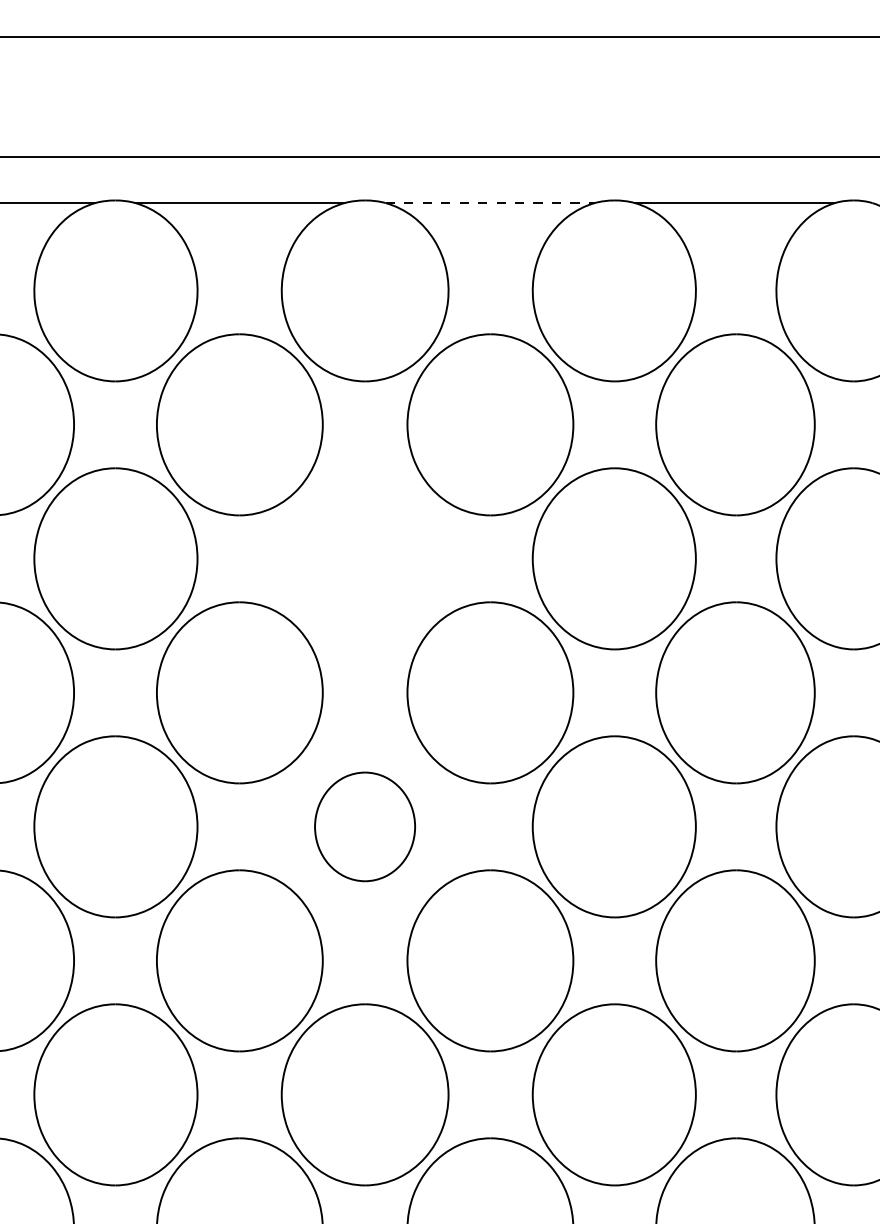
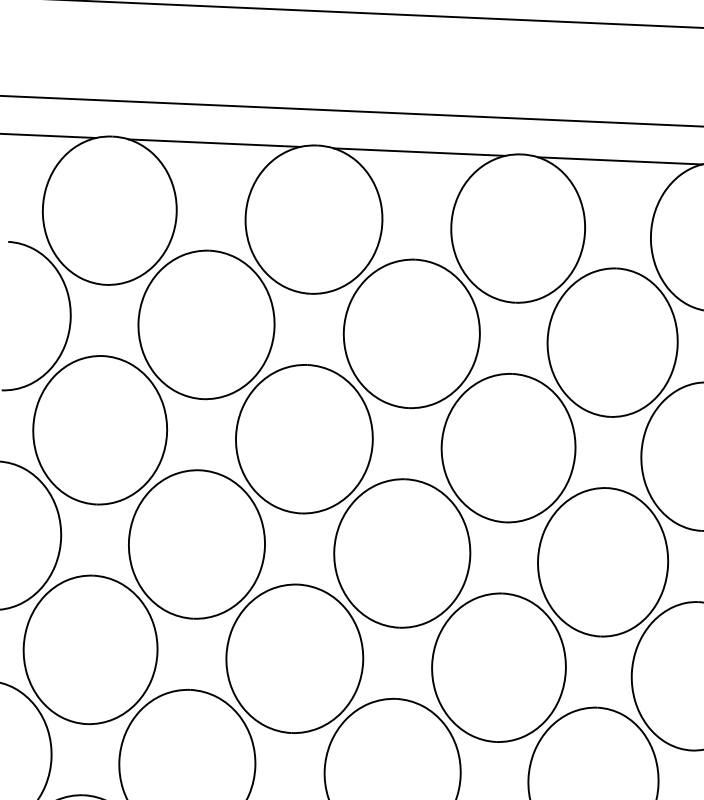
line: (490, 203) -> (419, 152), dashed -> solid
part: (364, 558) -> (303, 438), added
part: (364, 826) -> (294, 658), size x1.67

